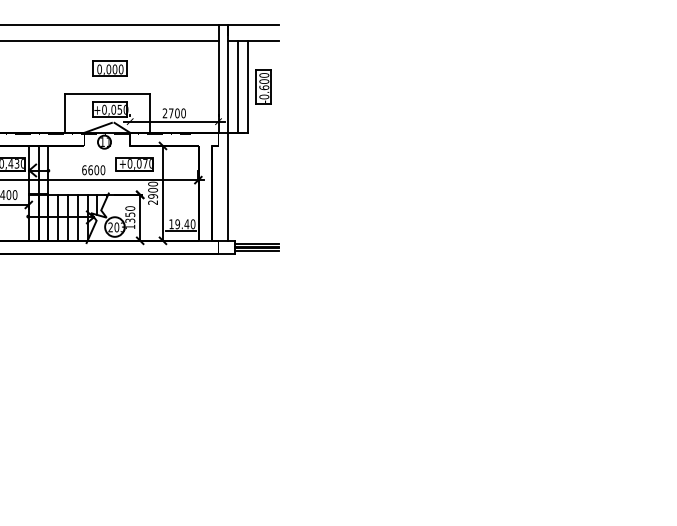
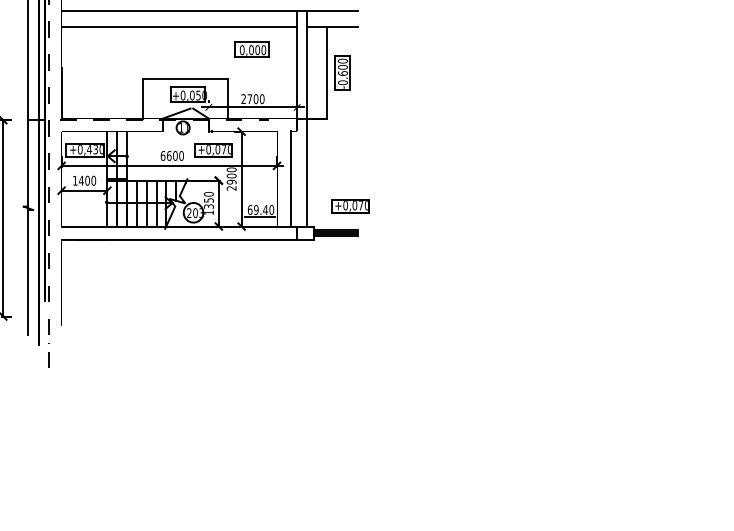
part: (108, 68) -> (251, 49), moved
line: (237, 86) -> (316, 72), removed
part: (271, 220) -> (350, 206), added
text: (170, 223) -> (249, 209), 19.40 -> 69.40

